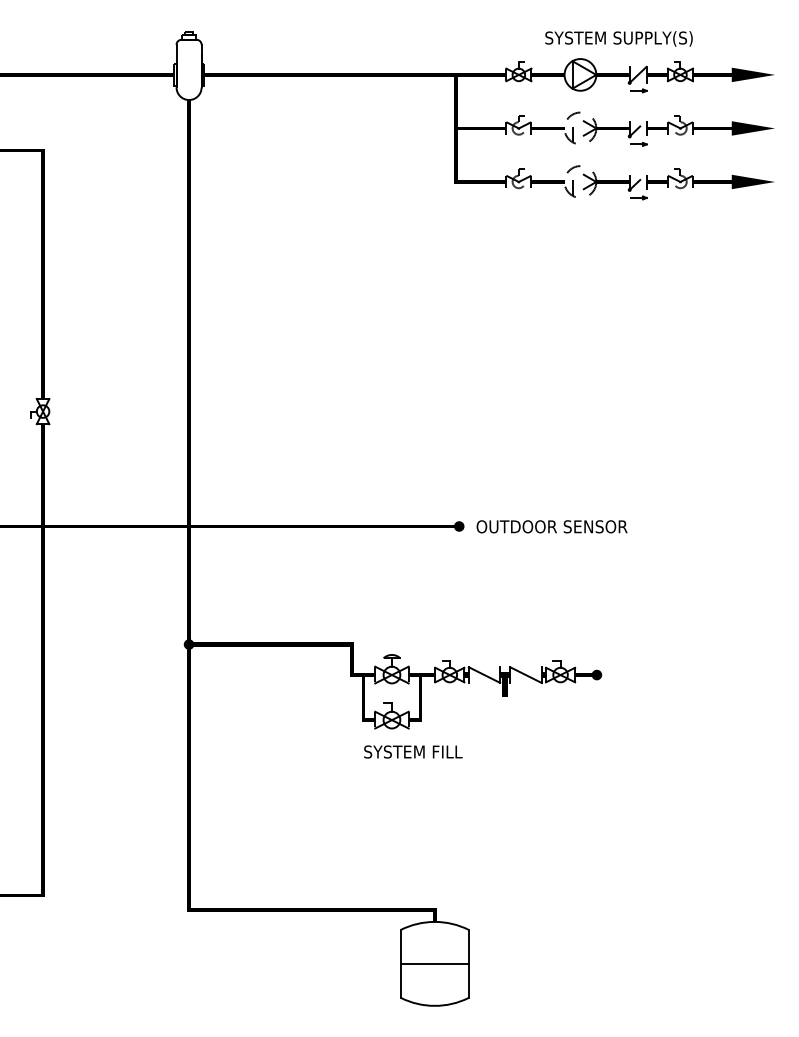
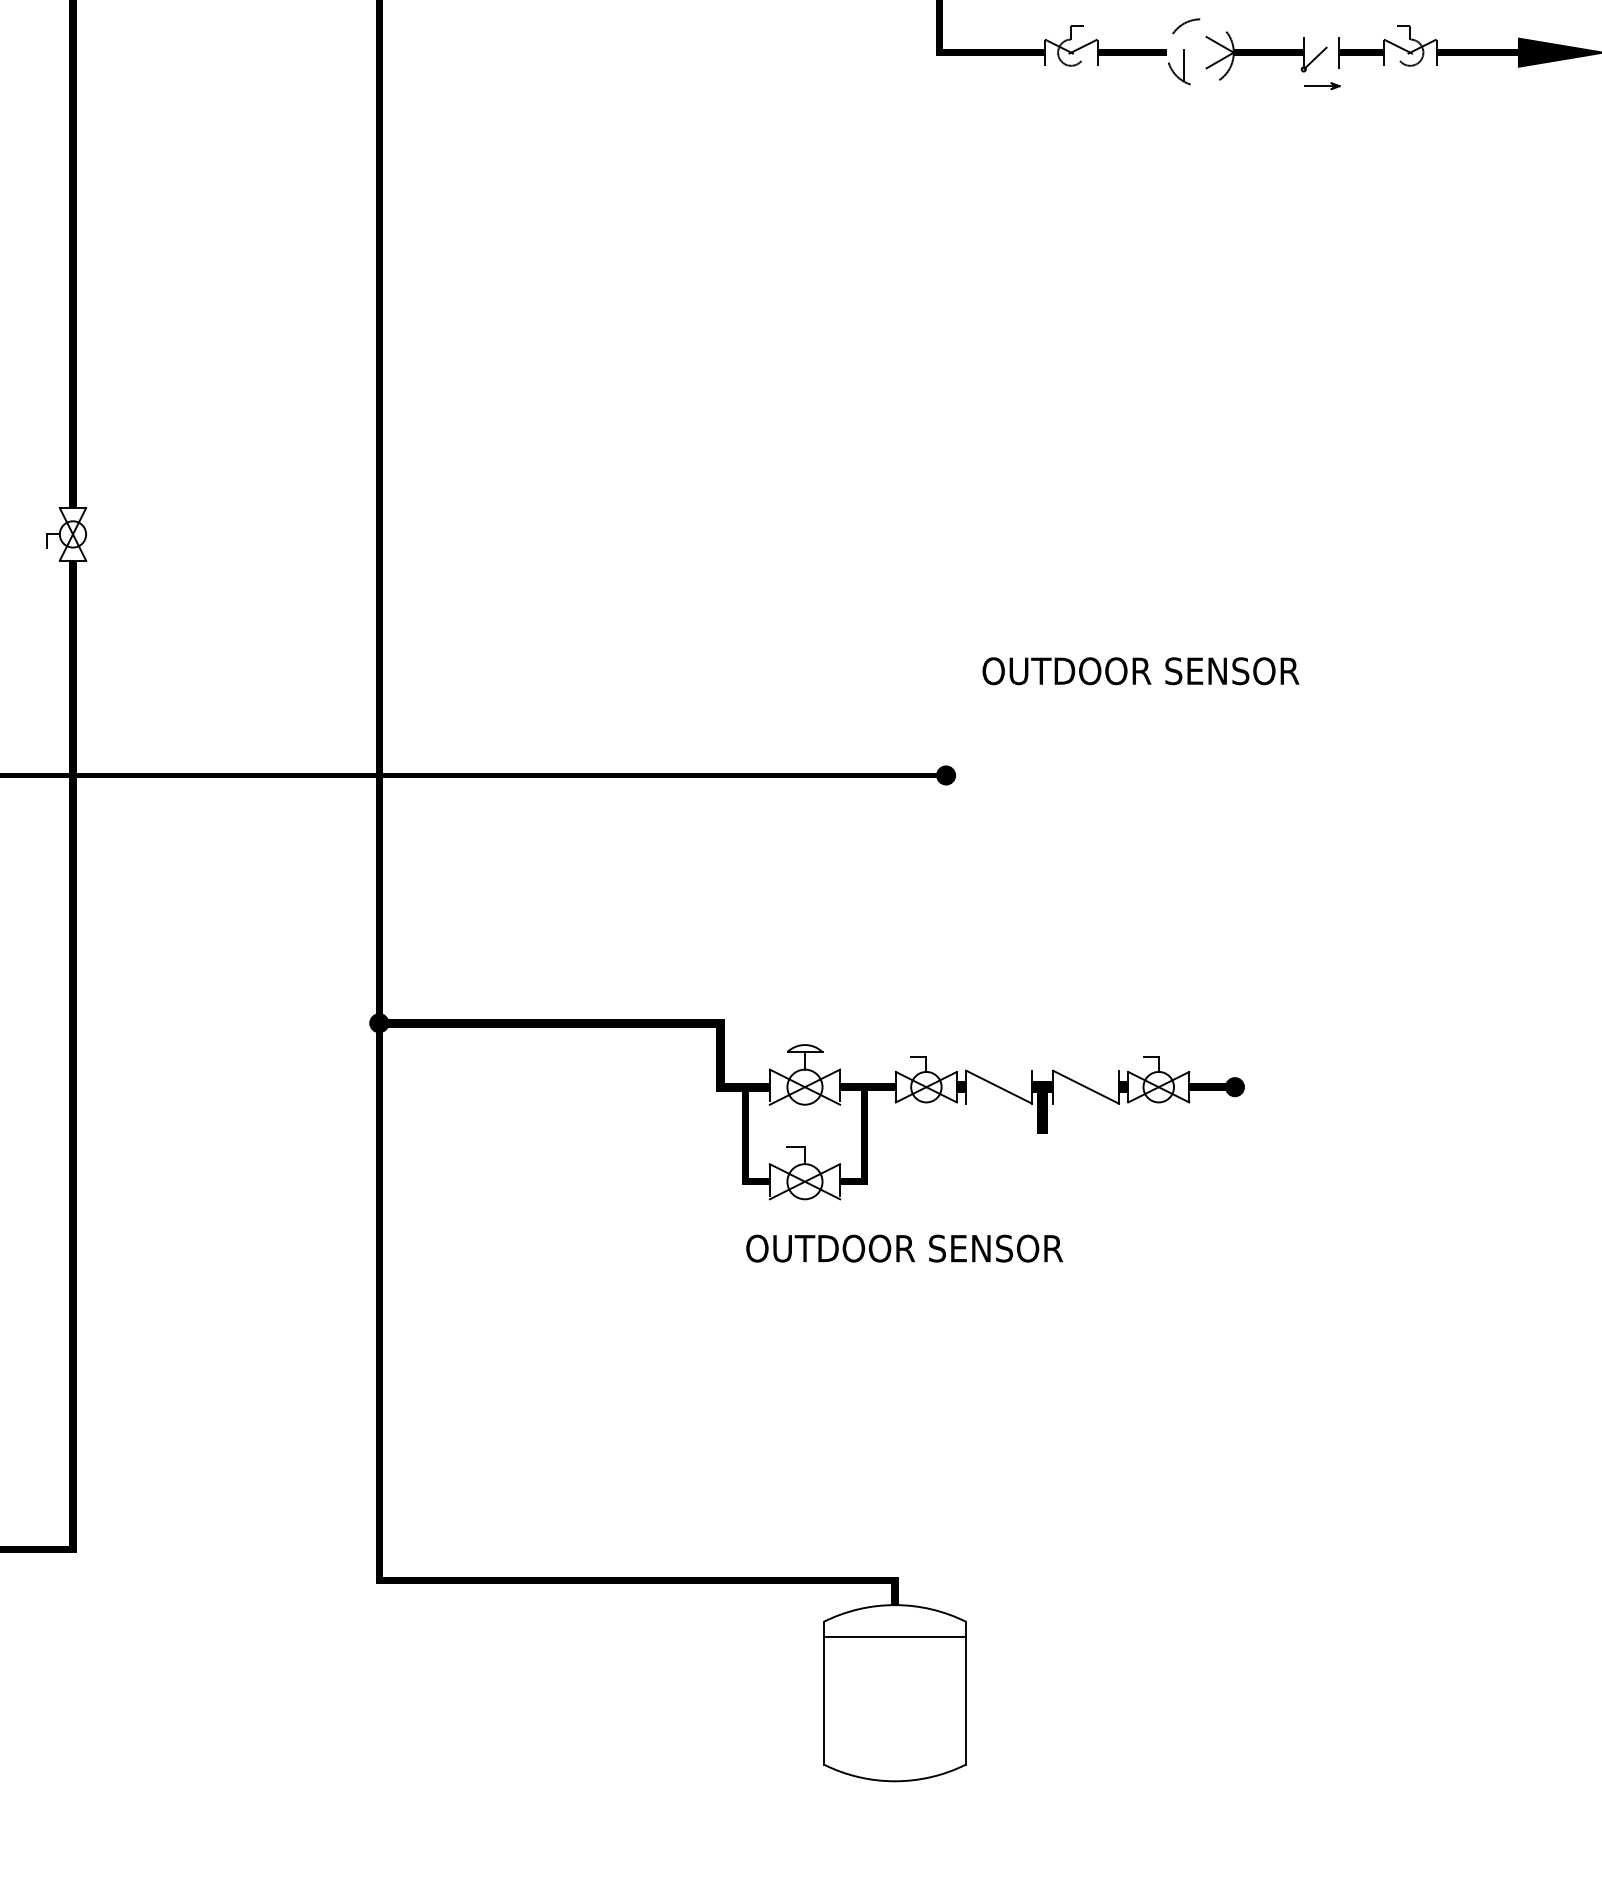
text: (551, 526) -> (1139, 670), moved
text: (439, 751) -> (904, 1247), SYSTEM FILL -> OUTDOOR SENSOR
line: (434, 963) -> (894, 1635), moved

